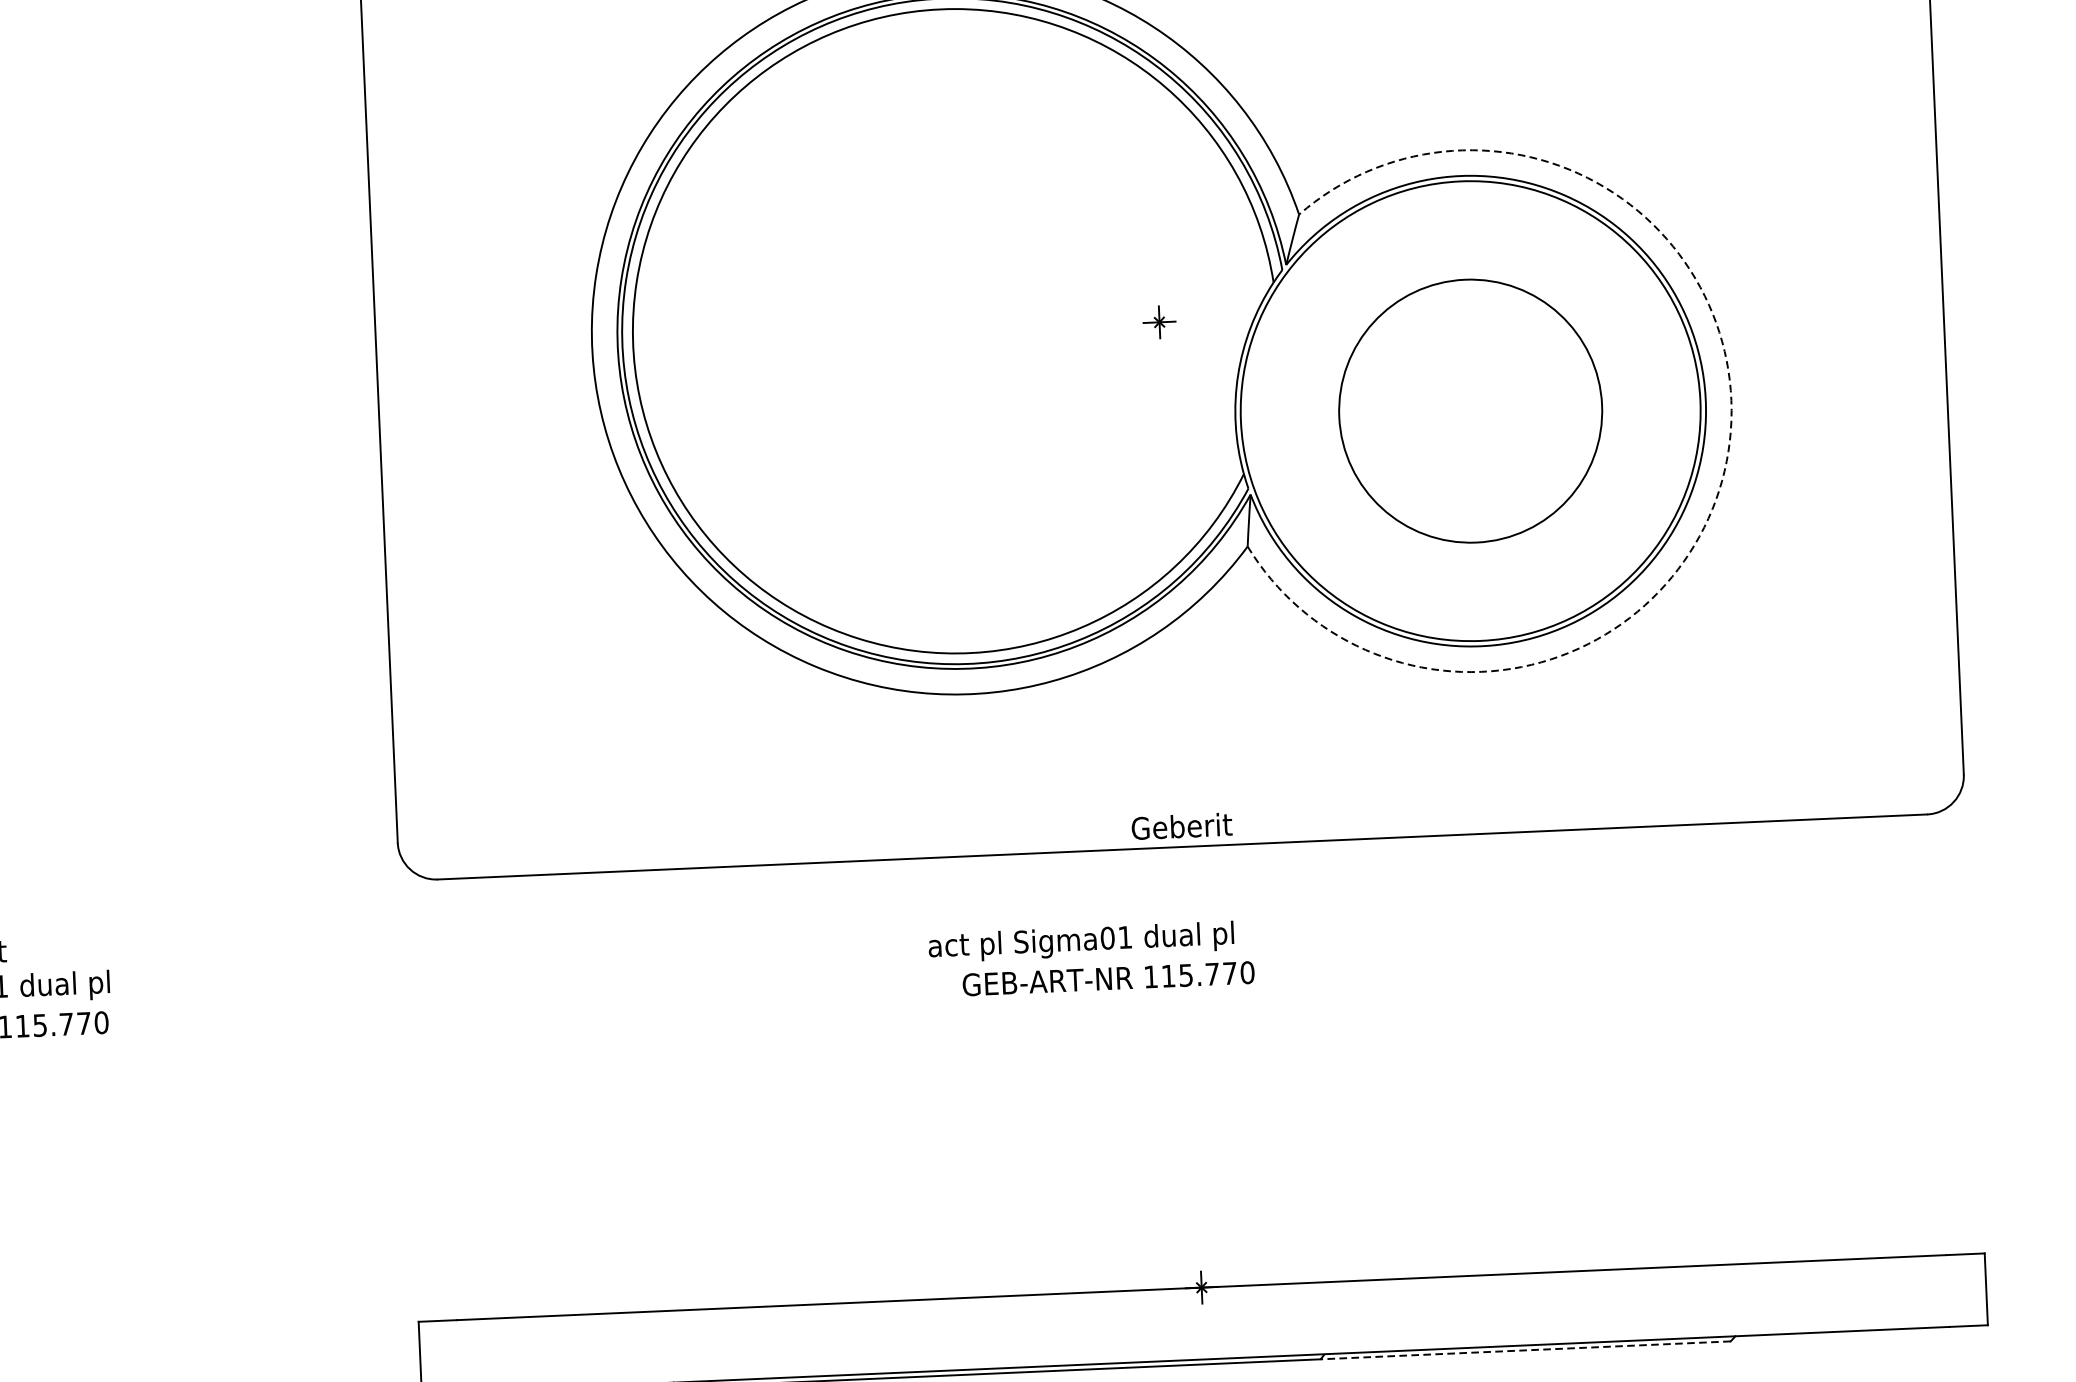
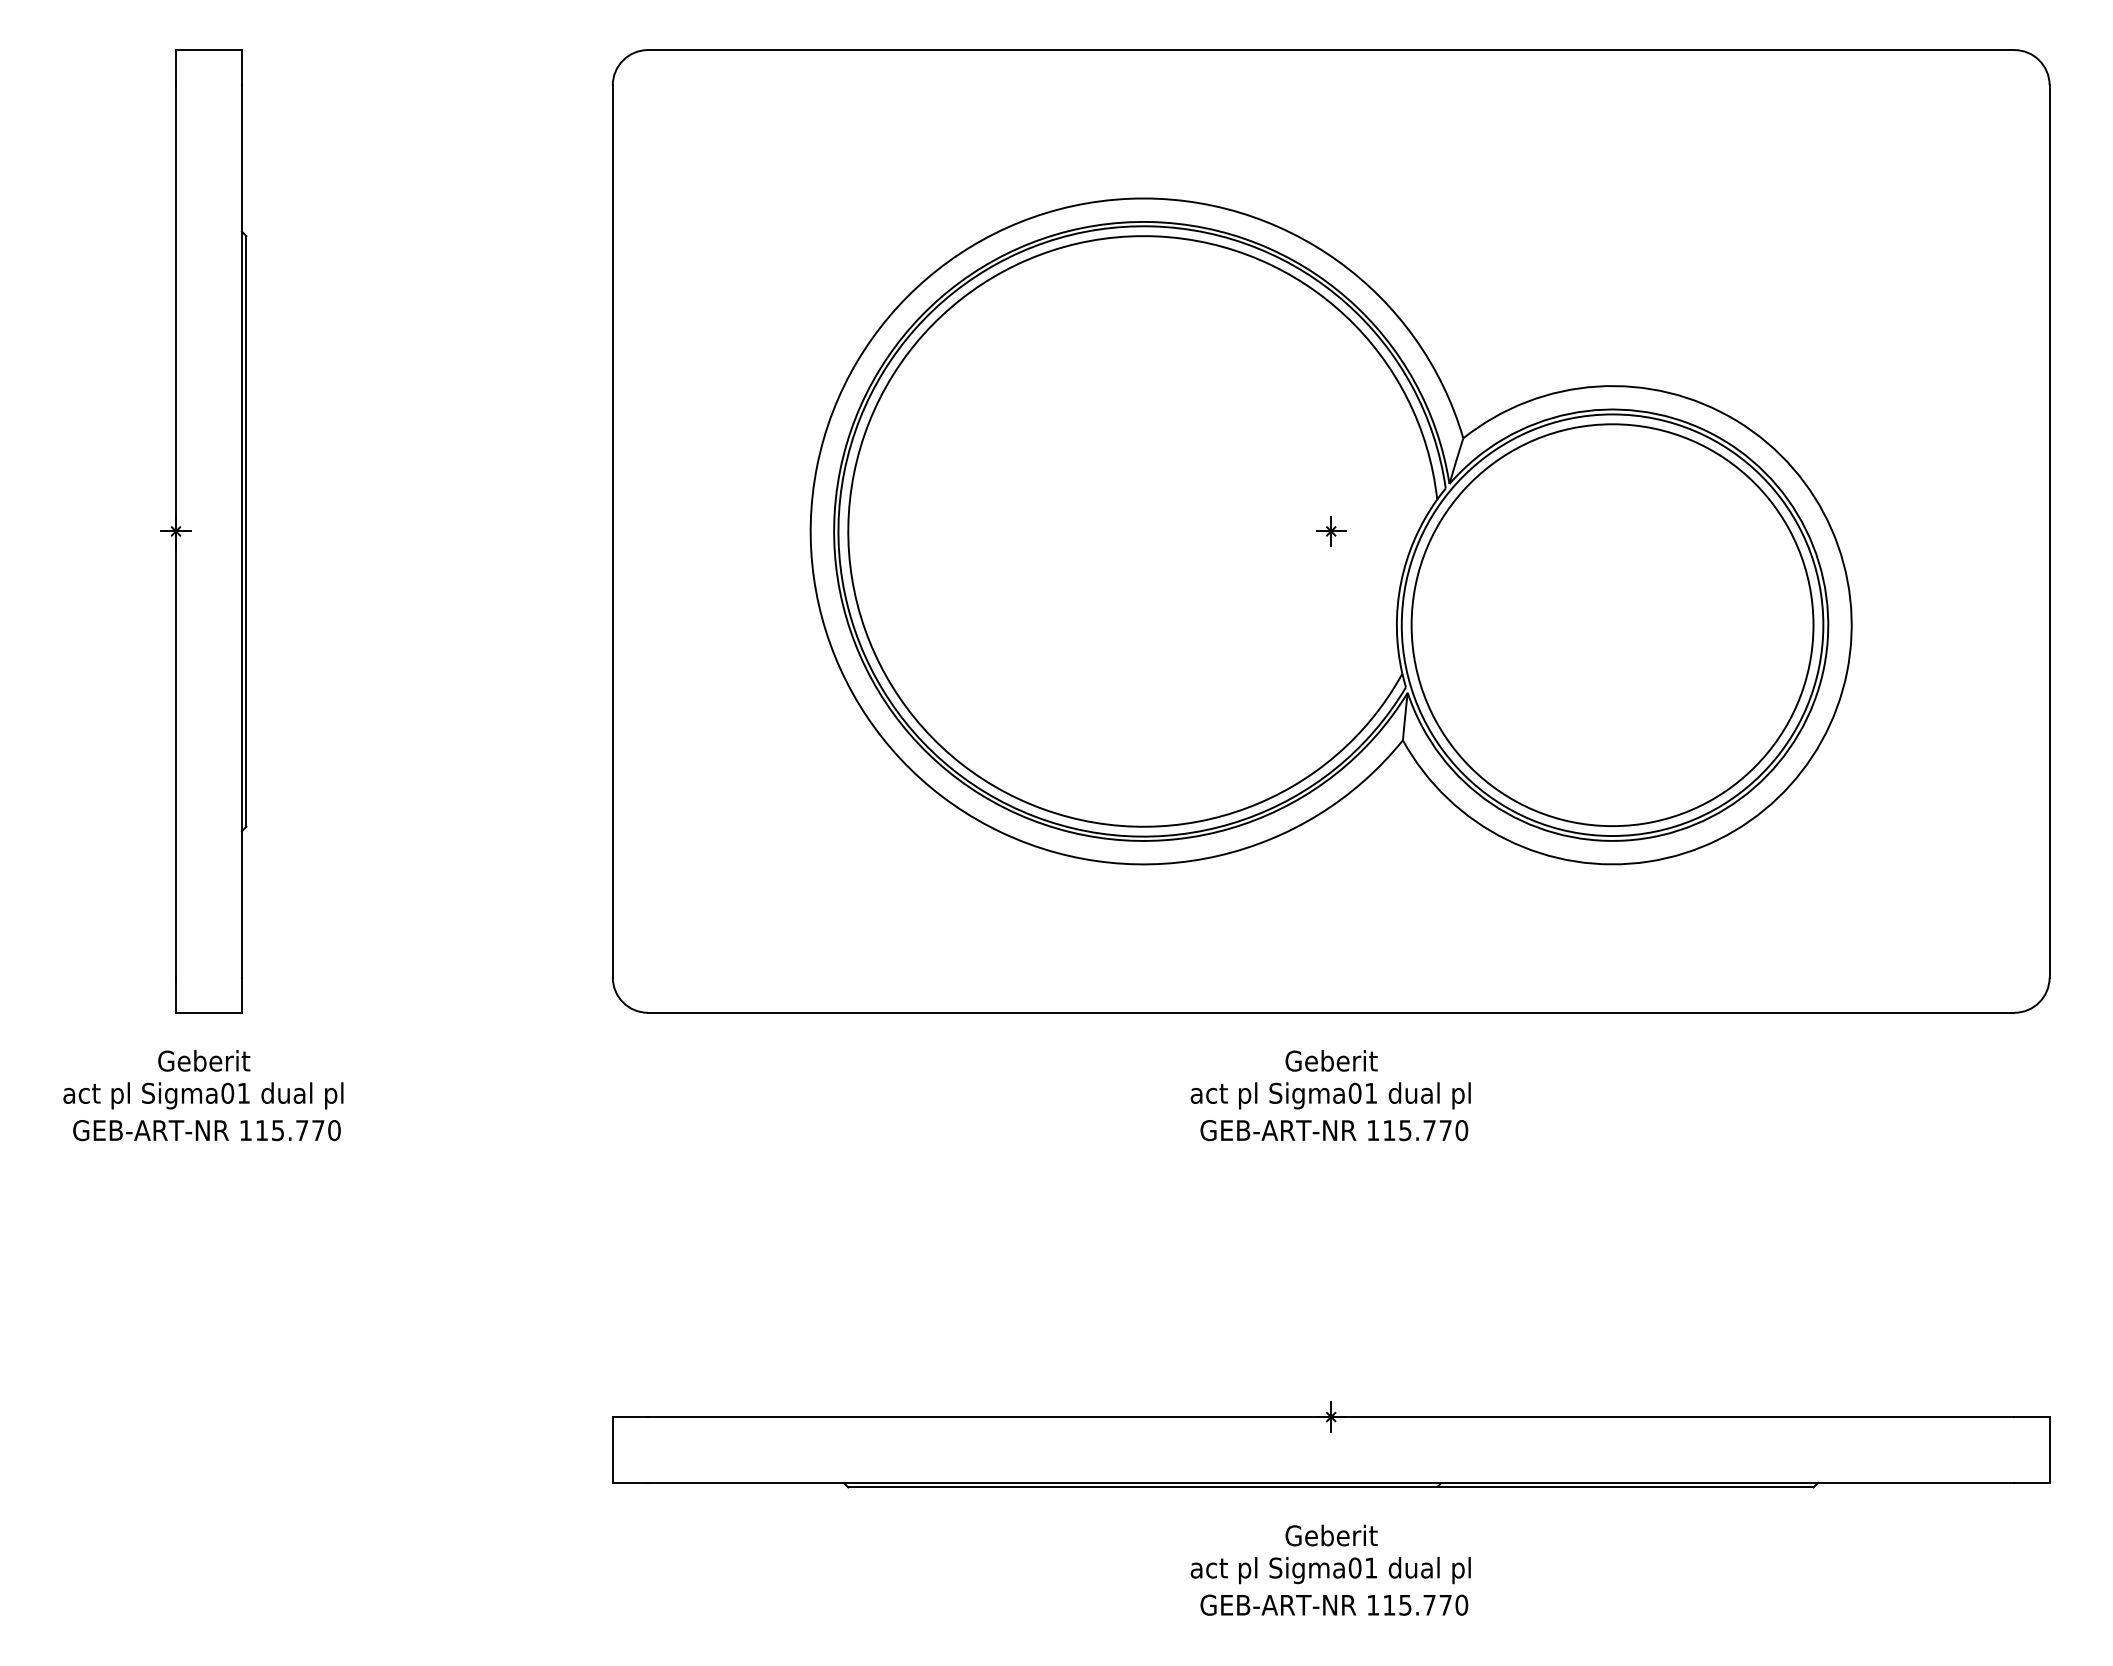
circle: (1470, 411) -> (1612, 625), size x1.67
arc: (1729, 451) -> (1847, 672), dashed -> solid
text: (1181, 825) -> (1331, 1060), moved
text: (1080, 941) -> (1330, 1095), moved
text: (1108, 978) -> (1334, 1130), moved
line: (1524, 1350) -> (1624, 1487), dashed -> solid

